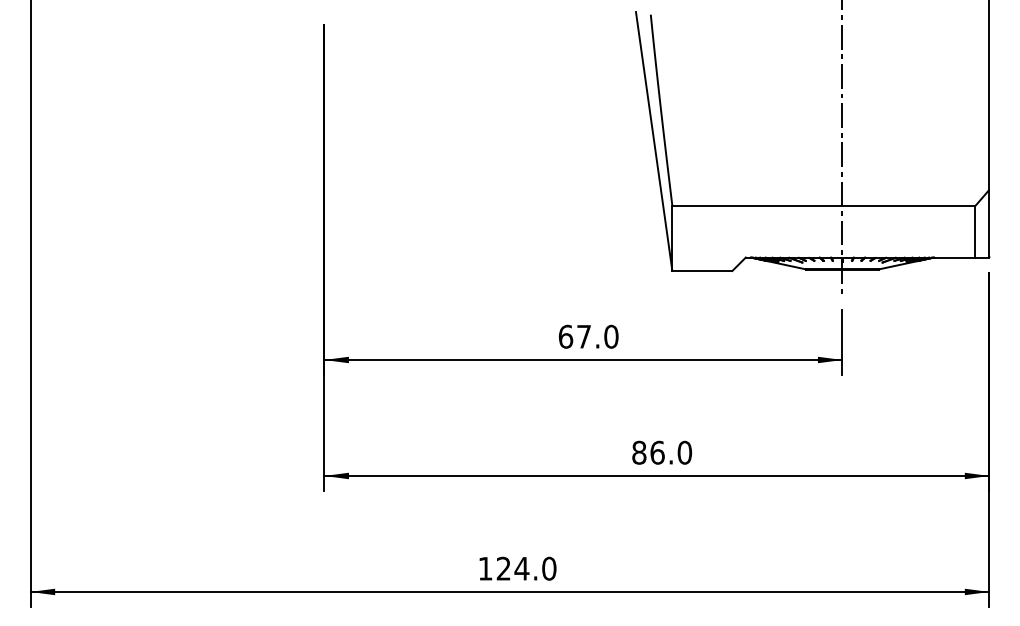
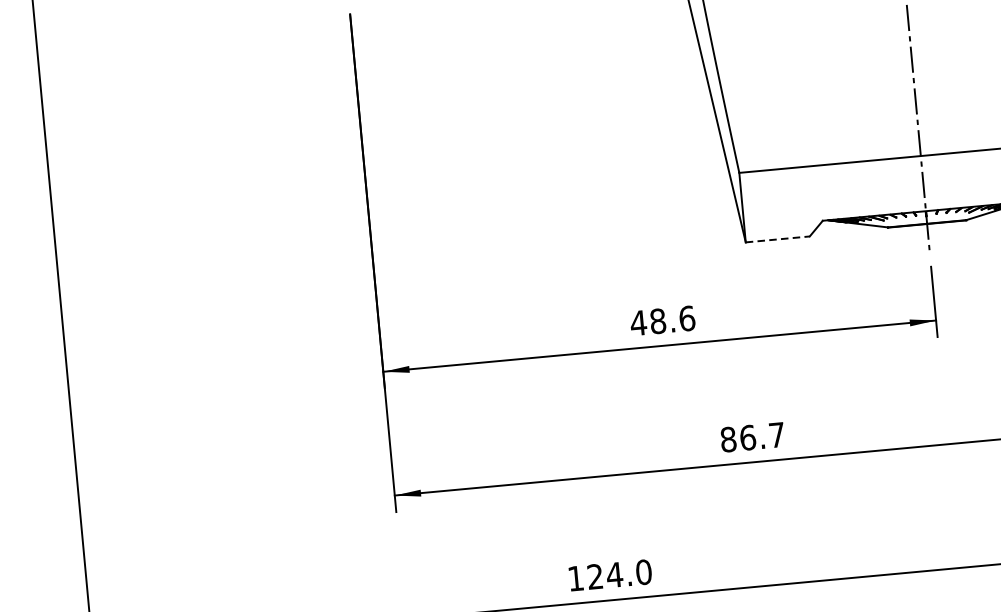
line: (702, 271) -> (777, 239), solid -> dashed
text: (588, 336) -> (662, 320), 67.0 -> 48.6
text: (684, 452) -> (776, 434), 86.0 -> 86.7

